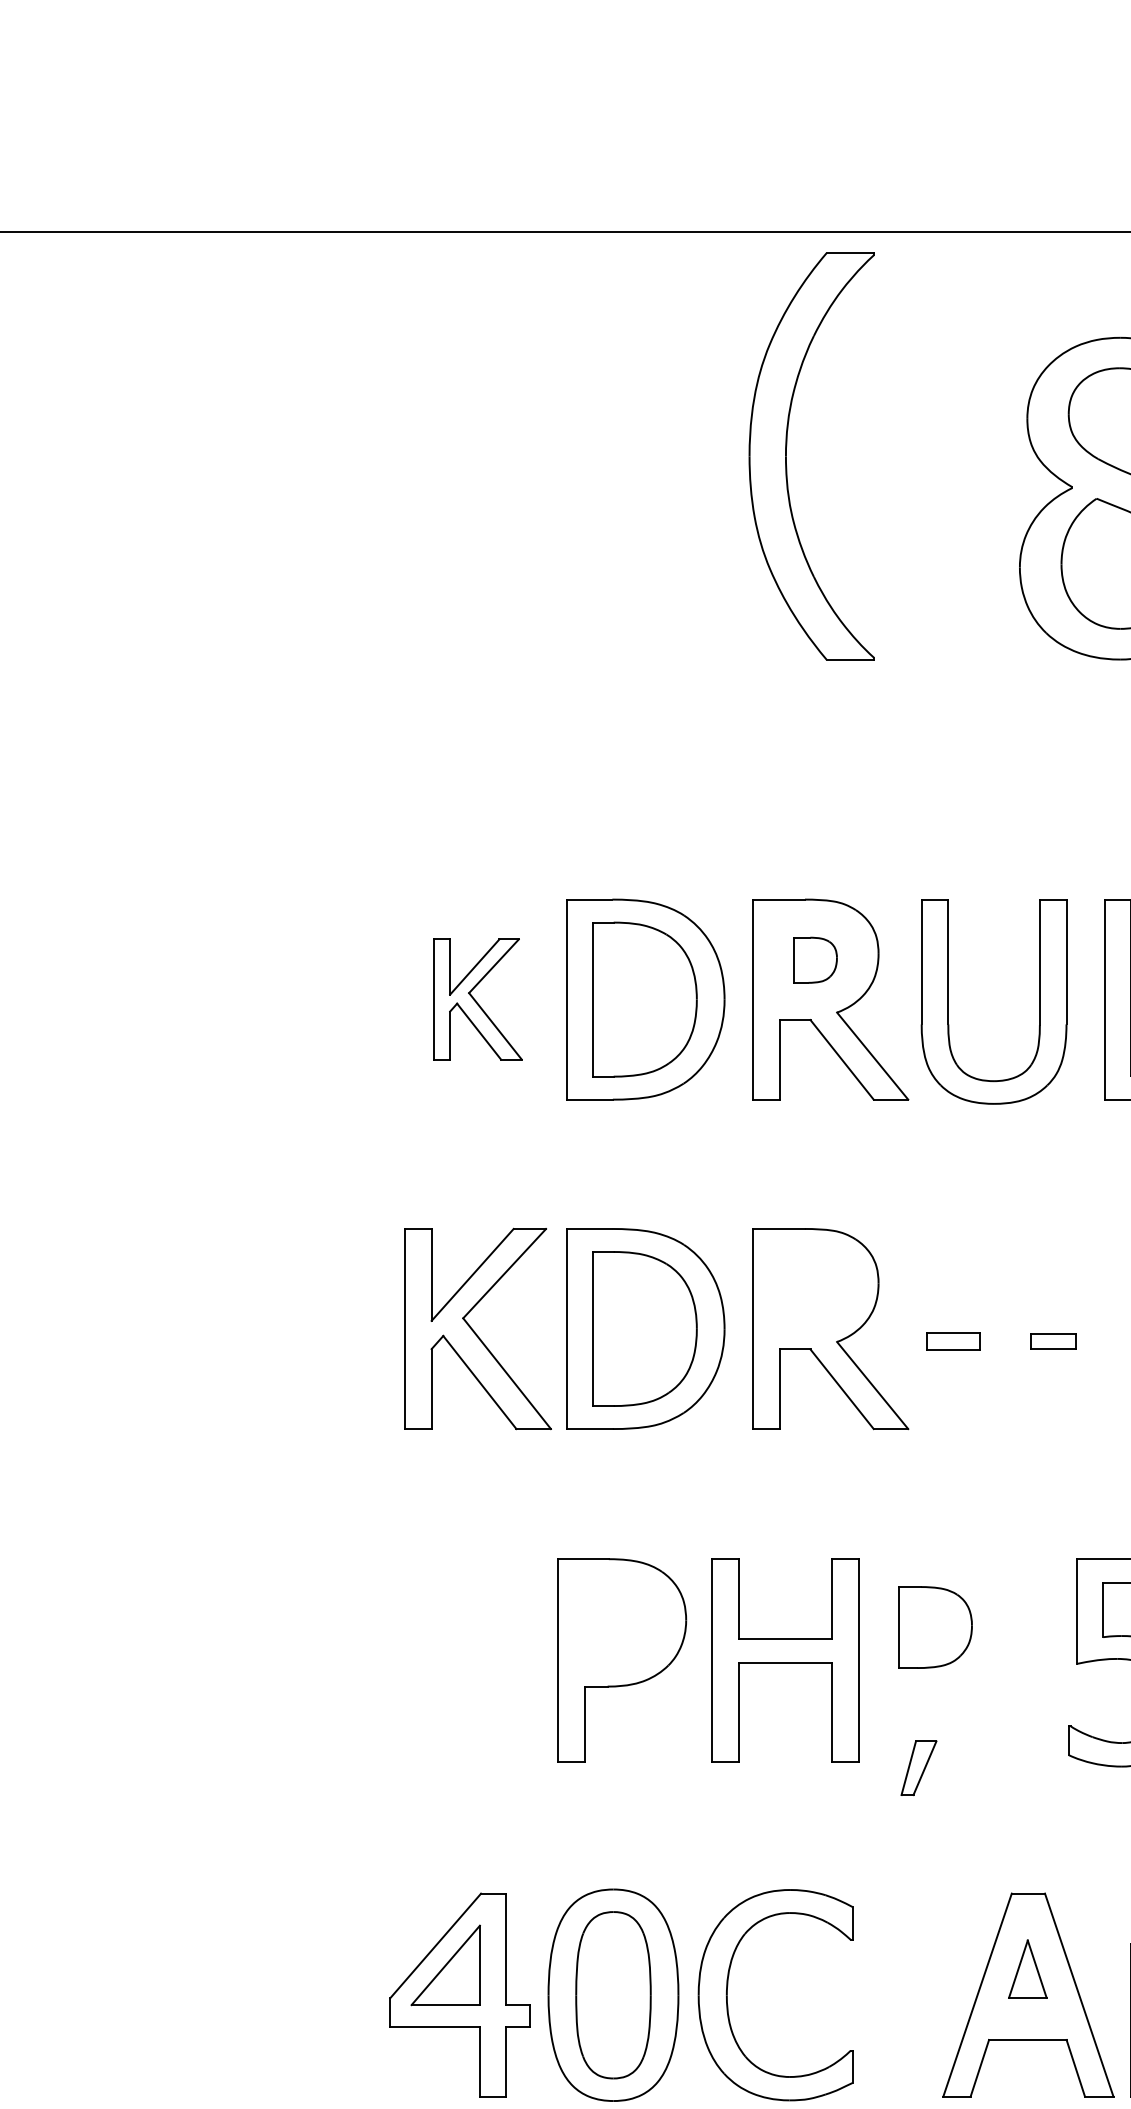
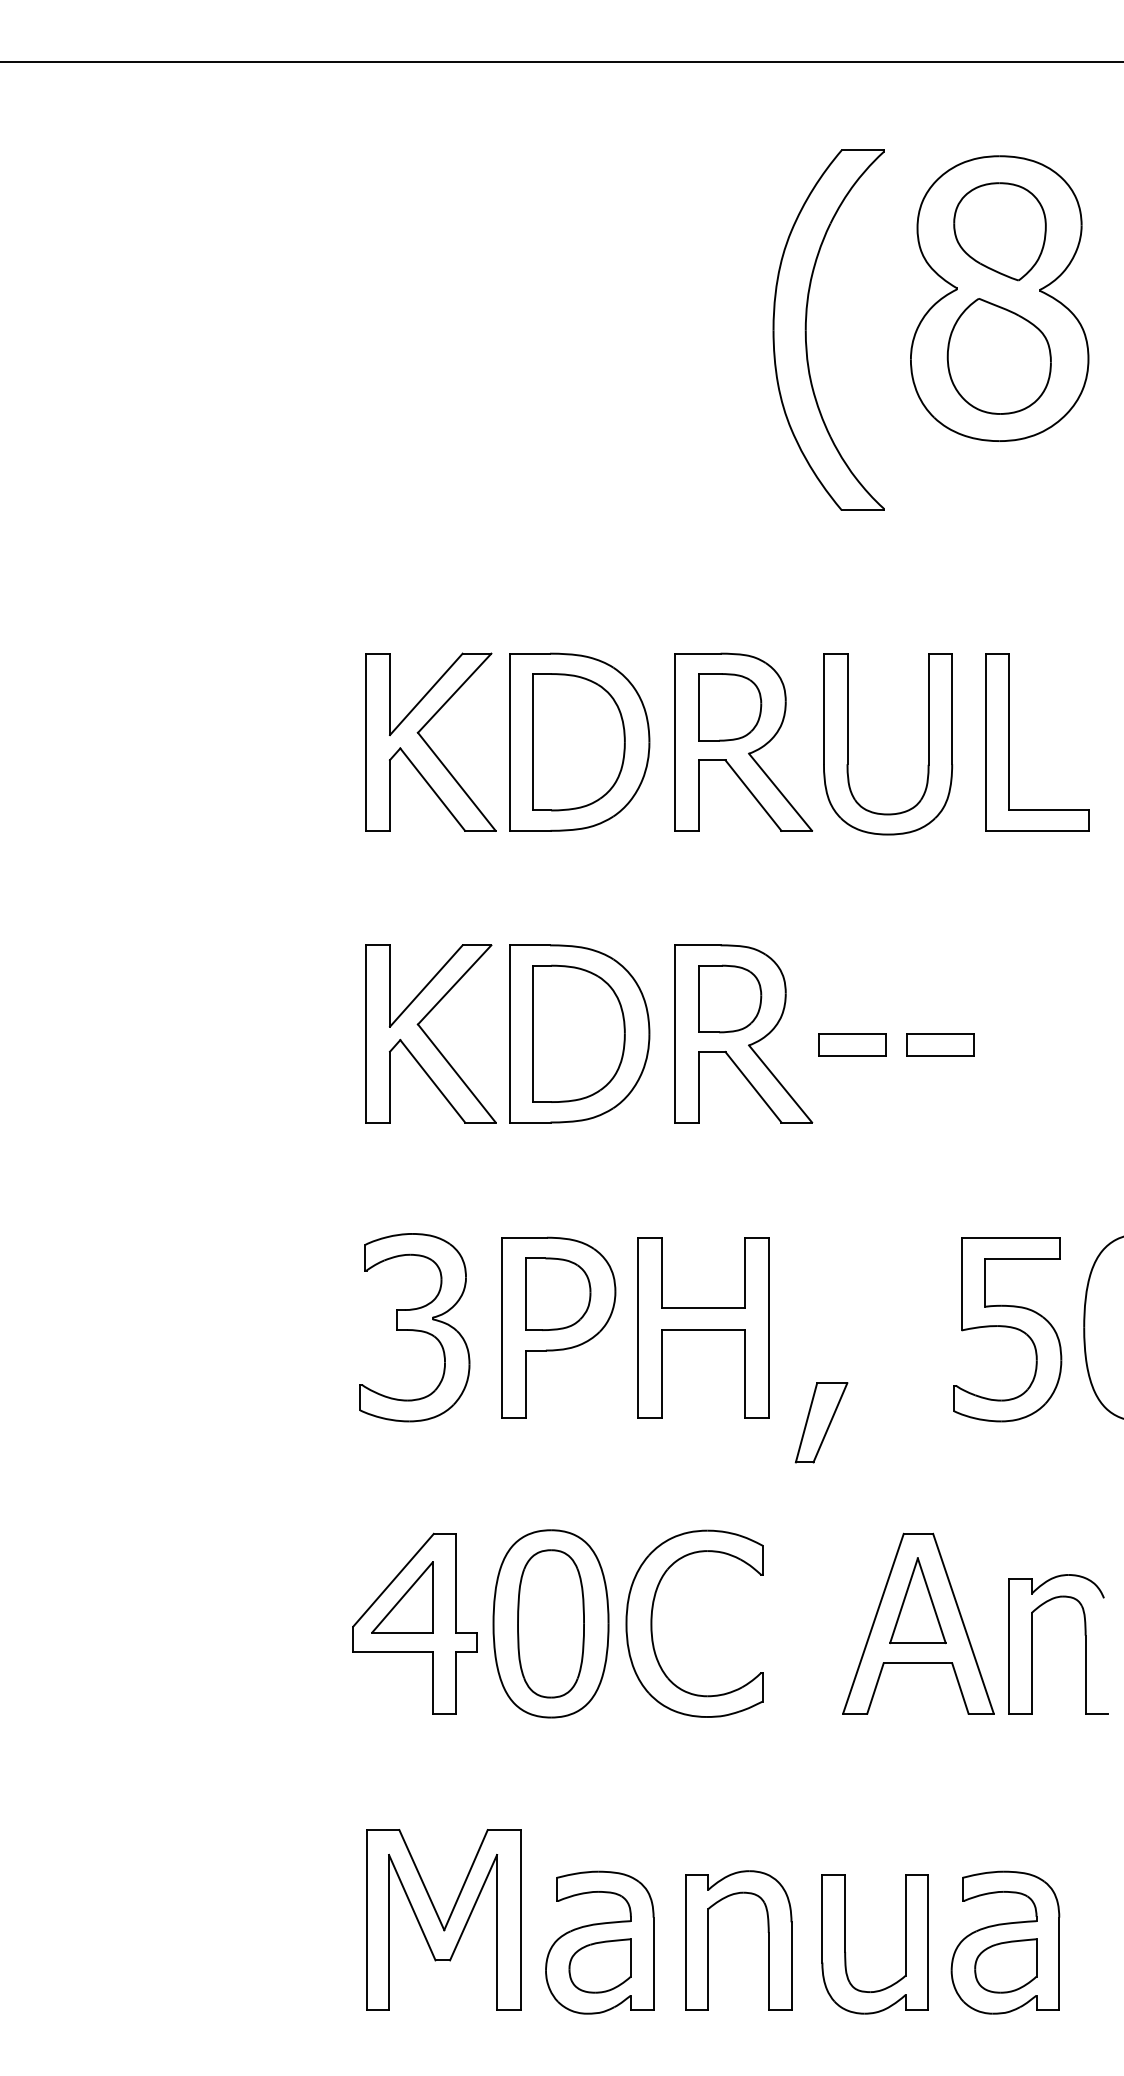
part: (786, 455) -> (806, 329), moved
part: (816, 960) -> (730, 707), size x1.67
part: (477, 998) -> (430, 741), size x1.67
part: (816, 1288) -> (730, 998), added
part: (953, 1340) -> (852, 1044), size x1.43
part: (1053, 1340) -> (940, 1044), size x1.67
part: (935, 1626) -> (558, 1293), moved
part: (459, 1660) -> (414, 1327), added
part: (918, 1767) -> (821, 1422), size x1.67
part: (1027, 1968) -> (917, 1600), size x1.67

